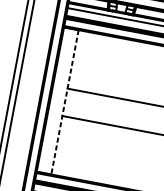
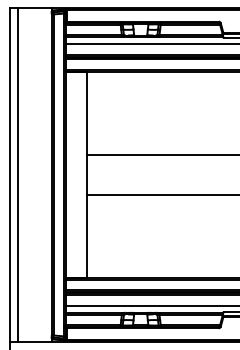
line: (65, 102) -> (87, 175), dashed -> solid

